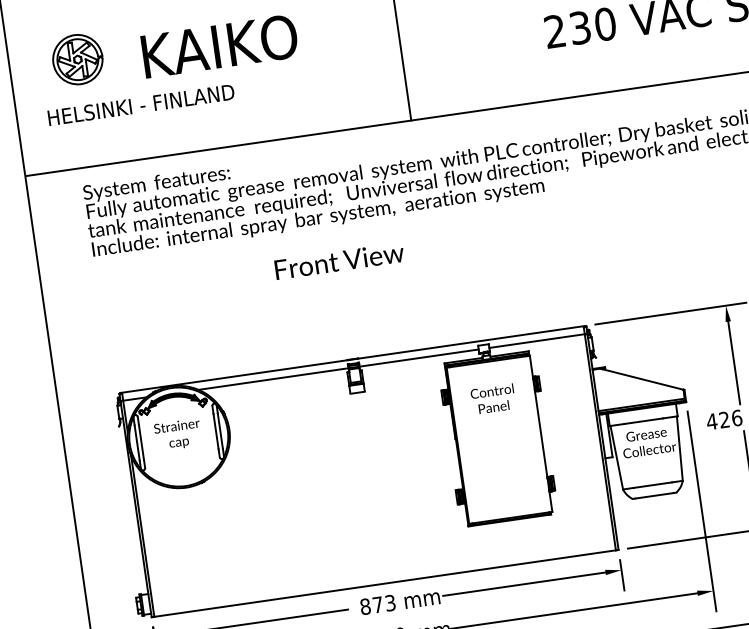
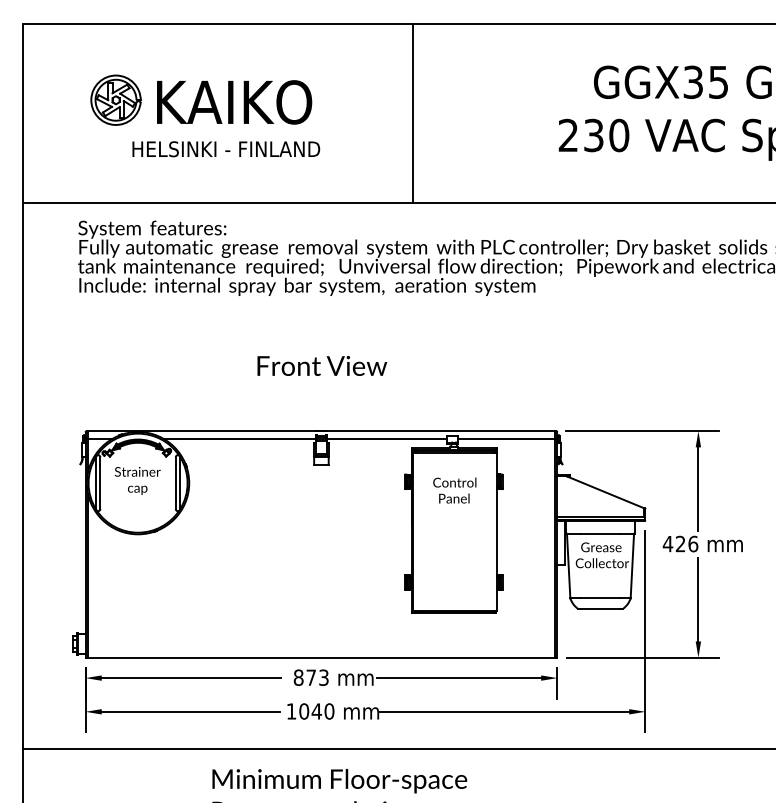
part: (77, 58) -> (115, 99), moved
text: (141, 105) -> (226, 149), moved
text: (339, 260) -> (322, 365), moved

